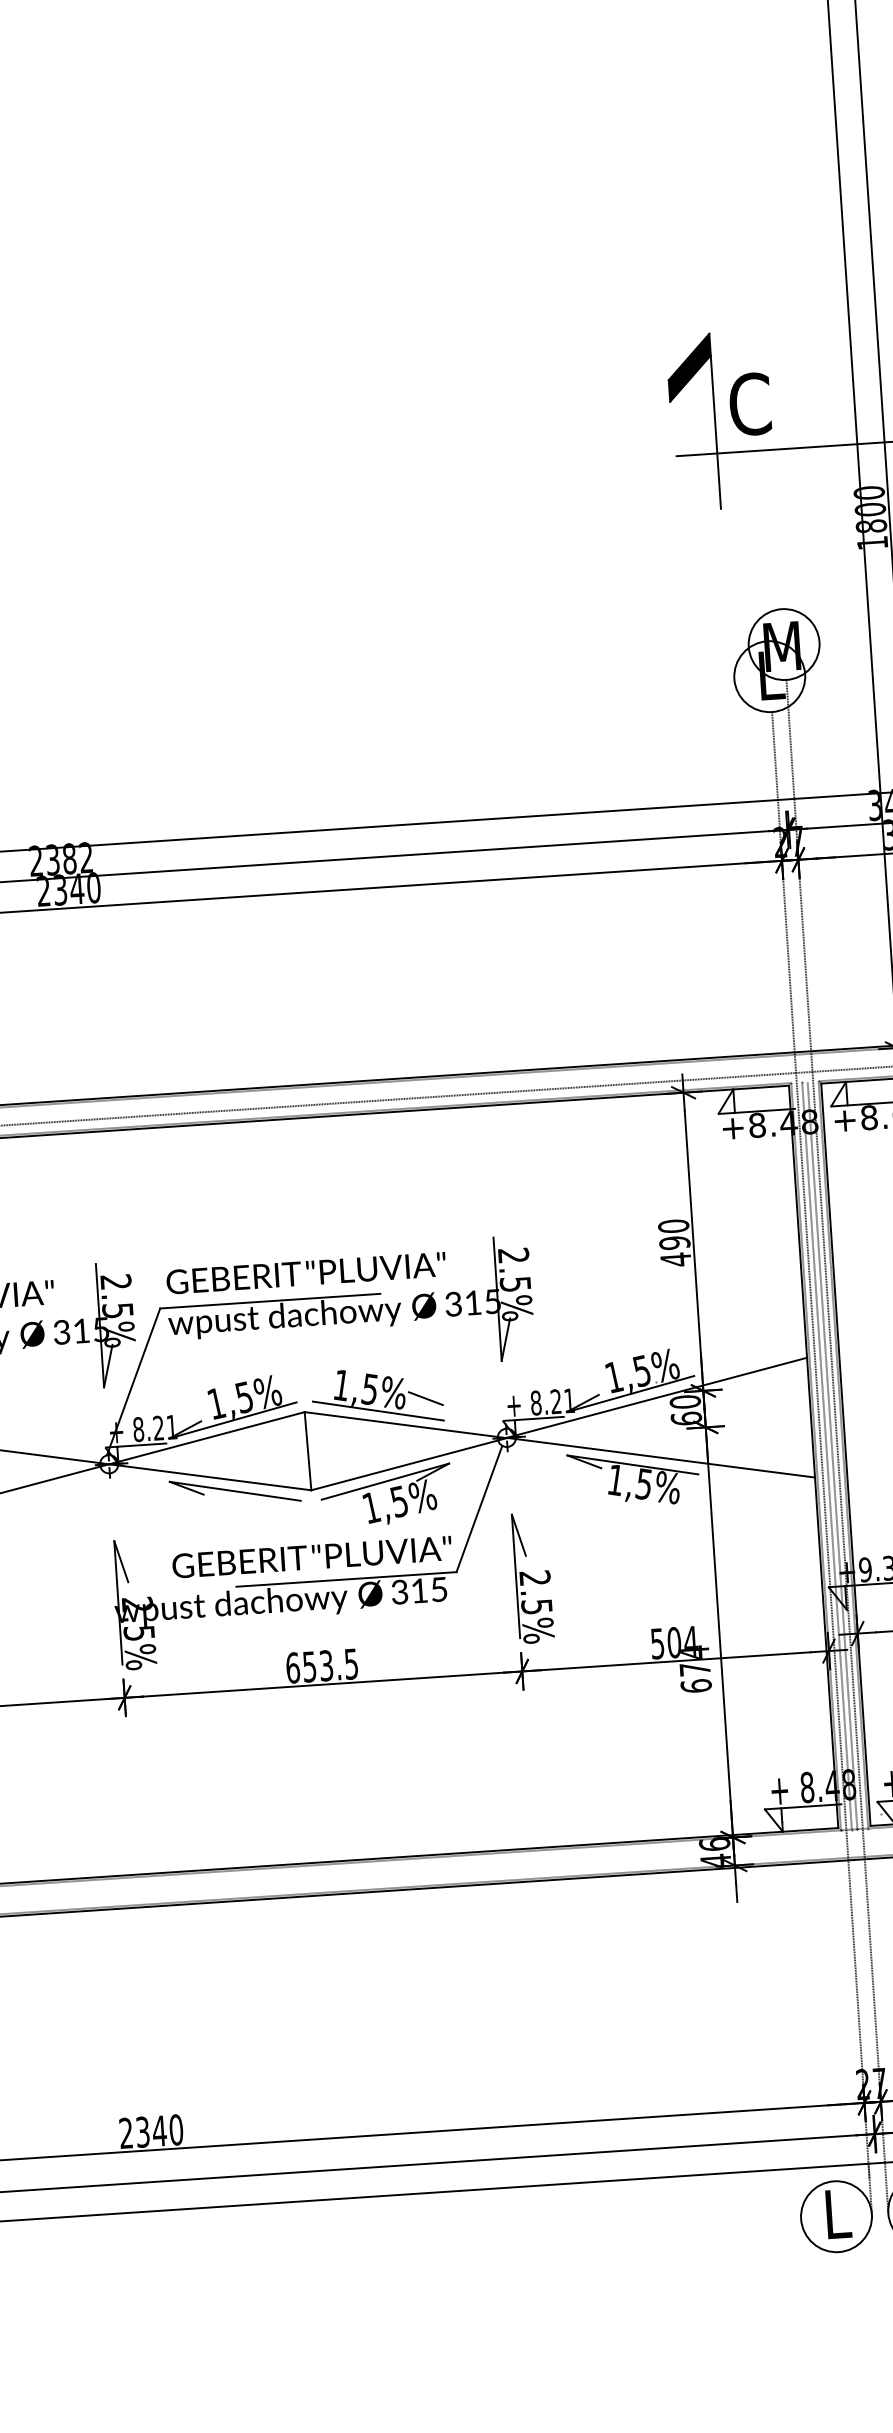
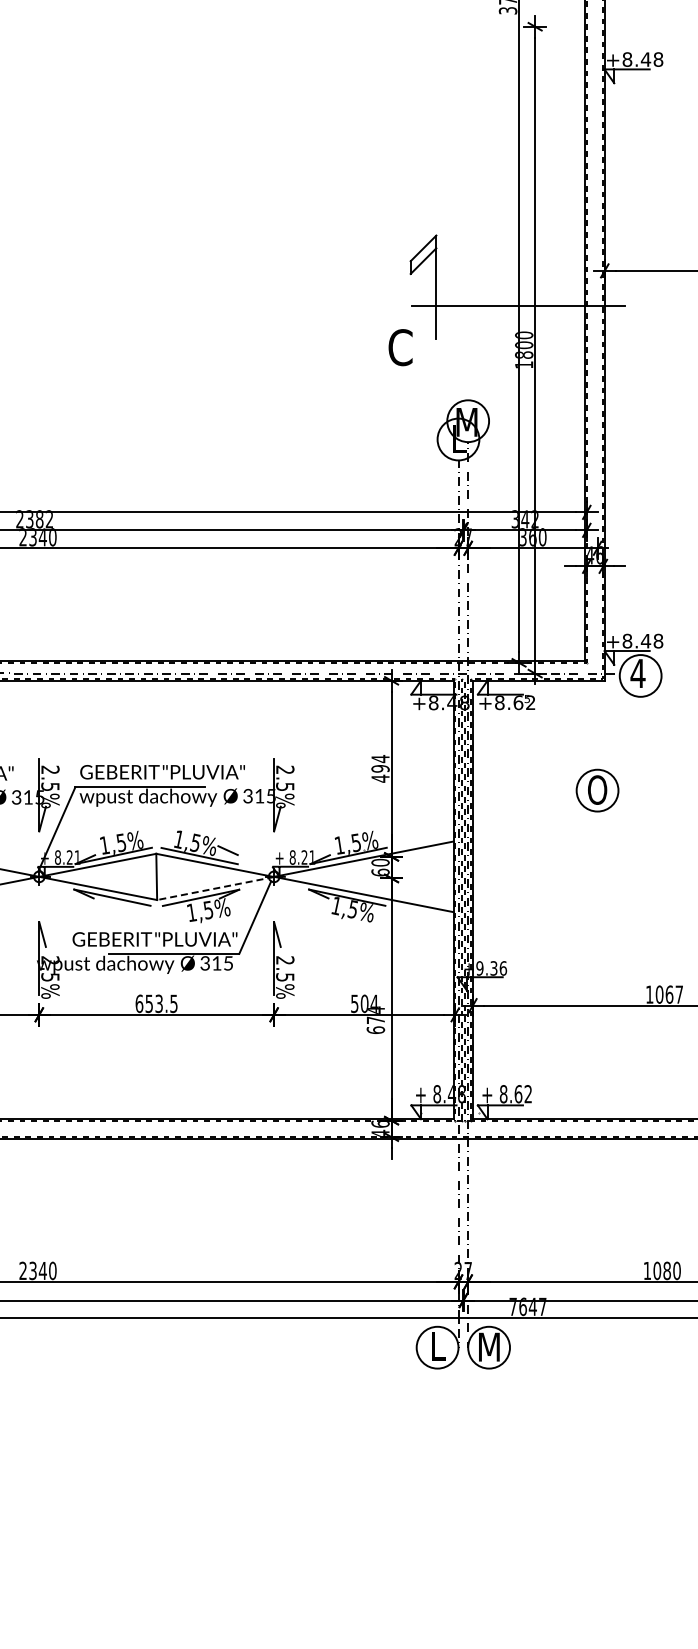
fill: (689, 367) -> (423, 254), removed
text: (749, 404) -> (400, 347), moved
text: (673, 1227) -> (380, 759), 490 -> 494
line: (408, 1464) -> (215, 888), solid -> dashed

